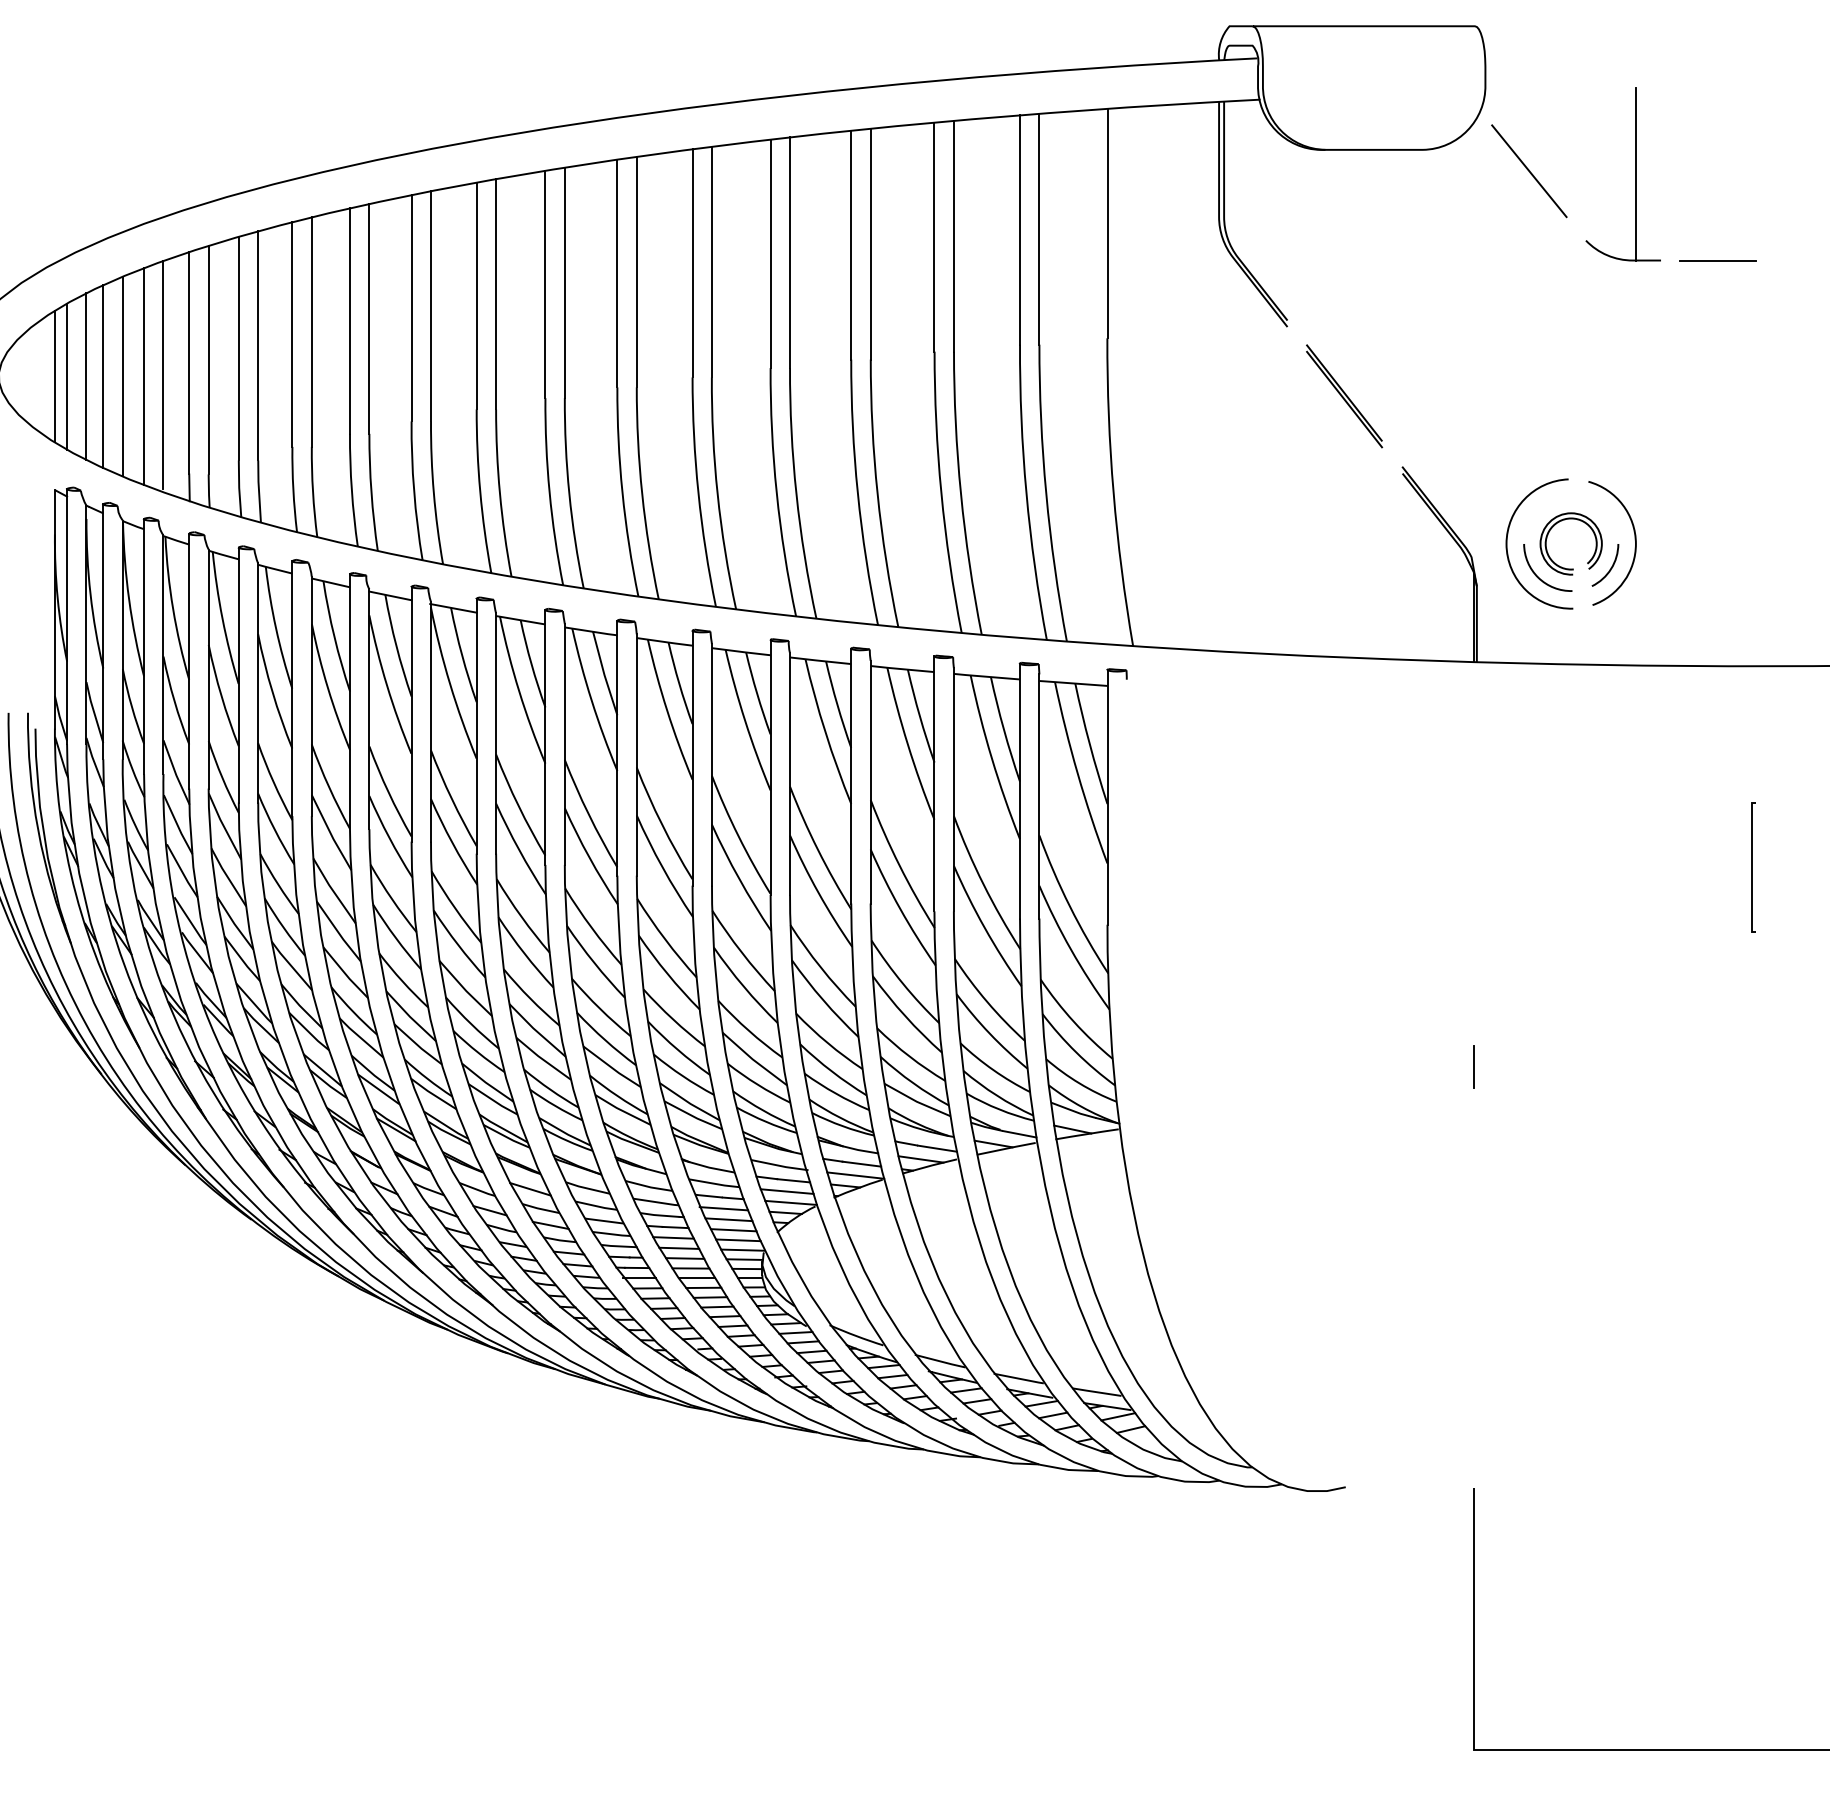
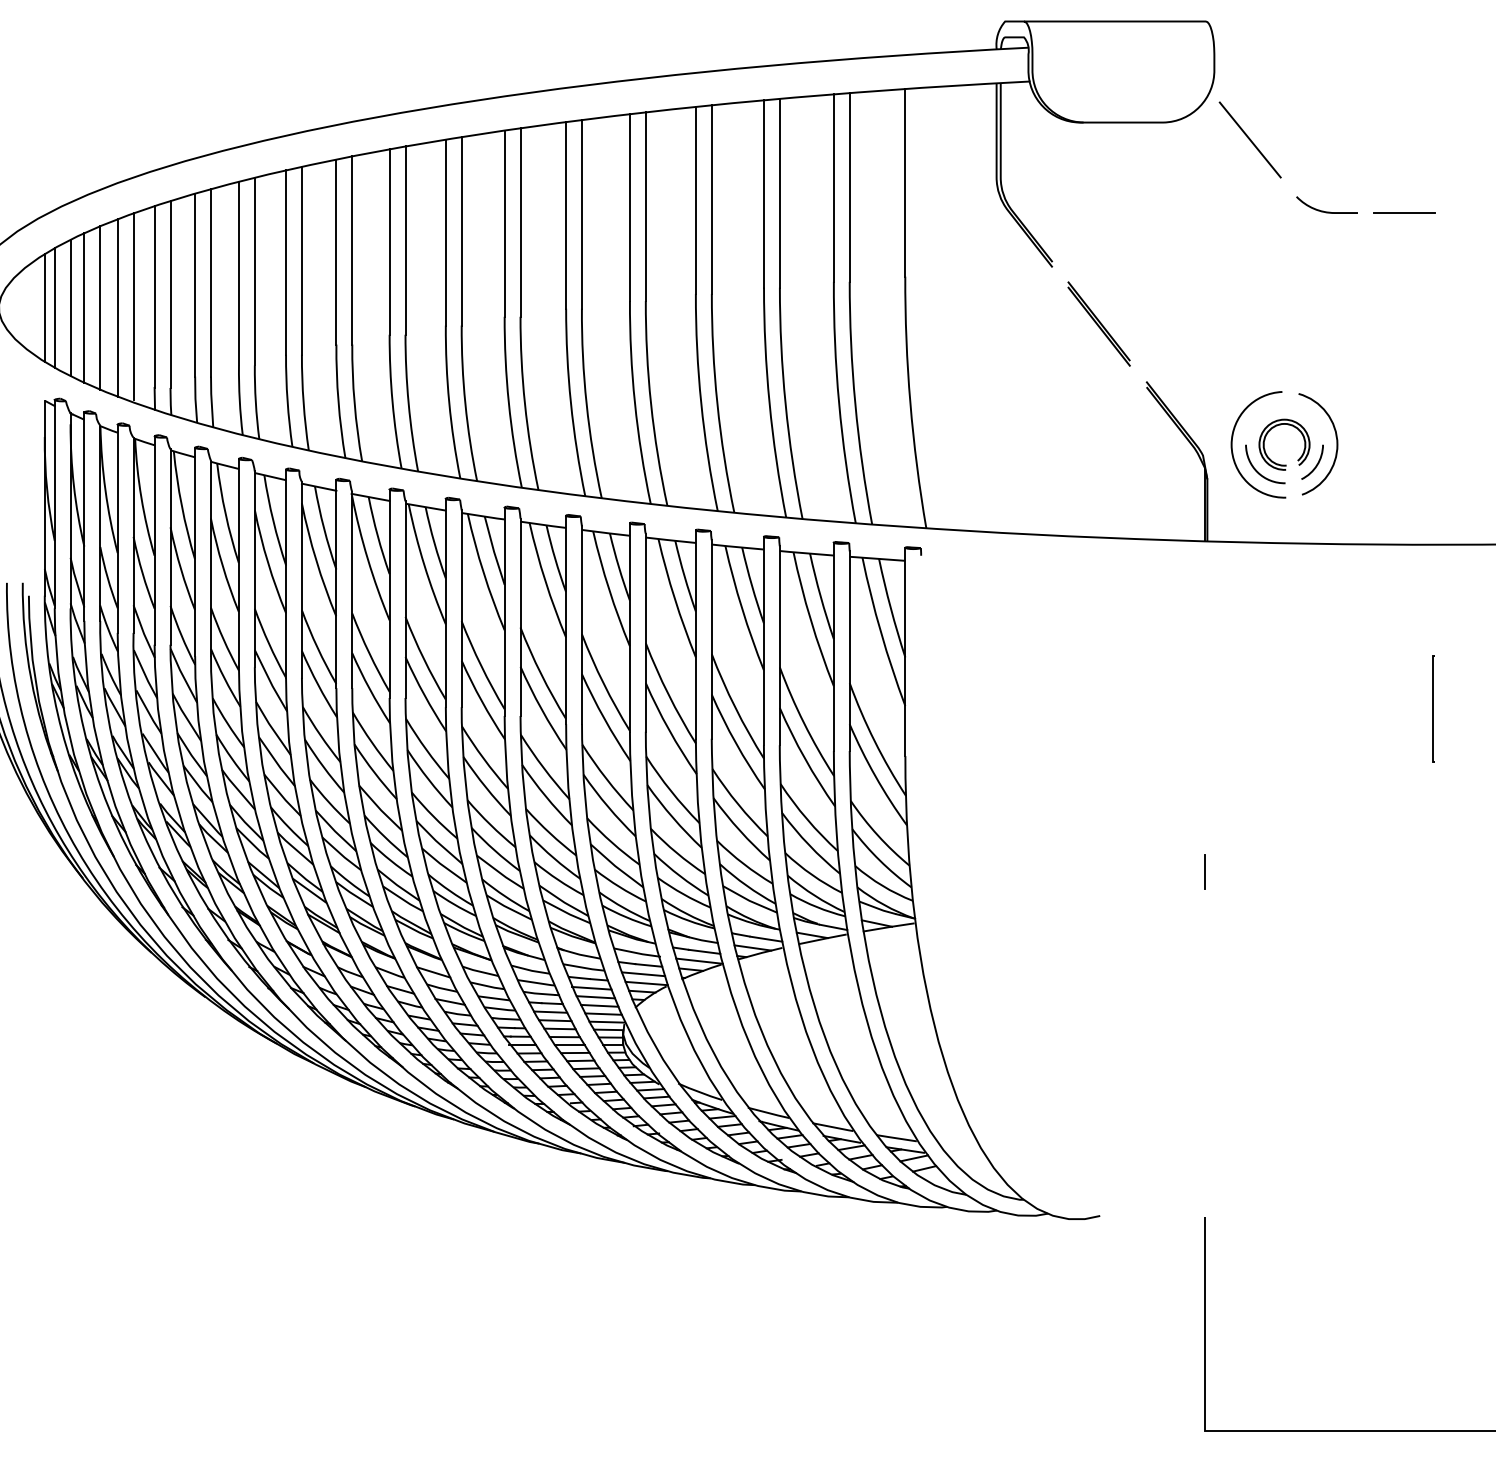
line: (1635, 173) -> (1337, 141), removed

